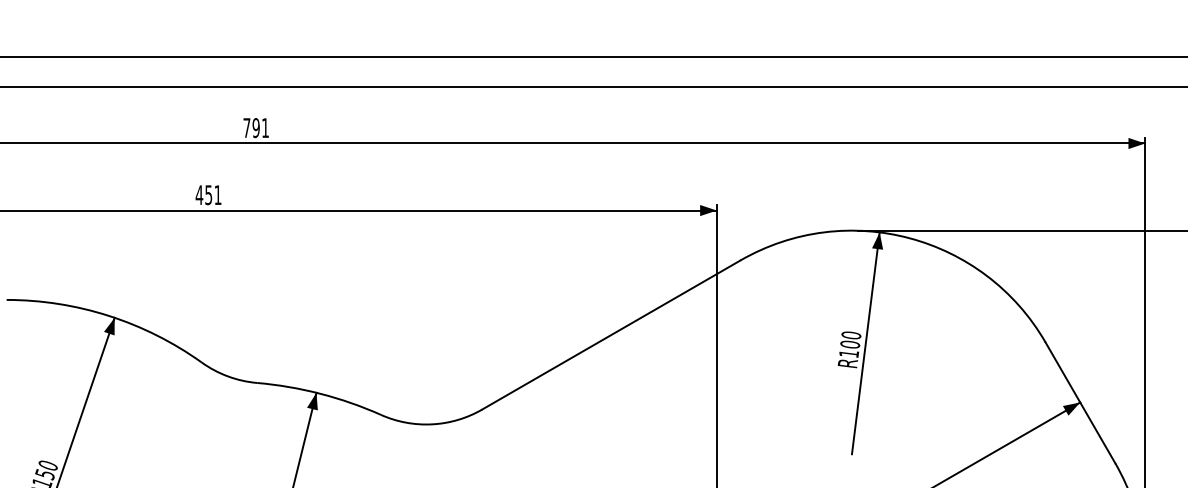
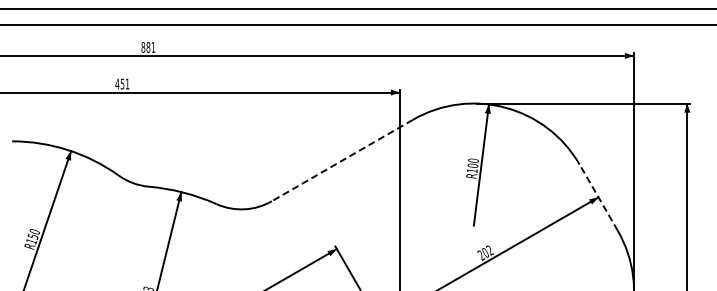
text: (250, 128) -> (145, 47), 791 -> 881
line: (609, 334) -> (341, 160), solid -> dashed
line: (1080, 402) -> (598, 197), solid -> dashed

